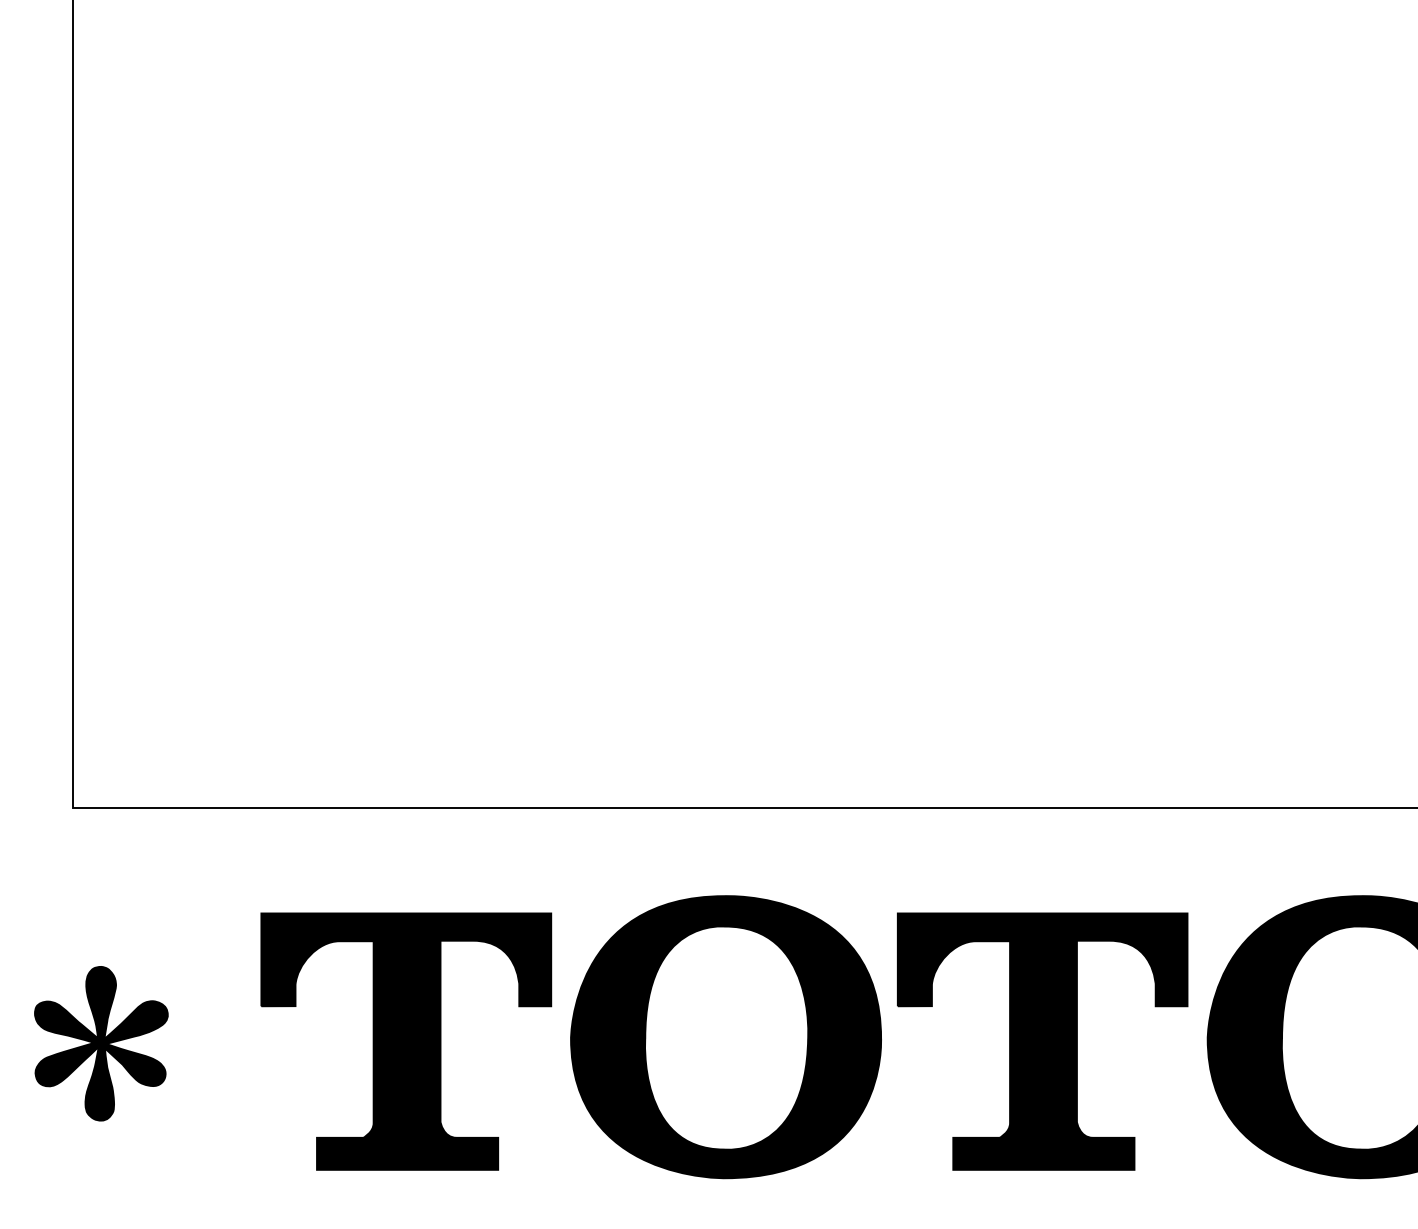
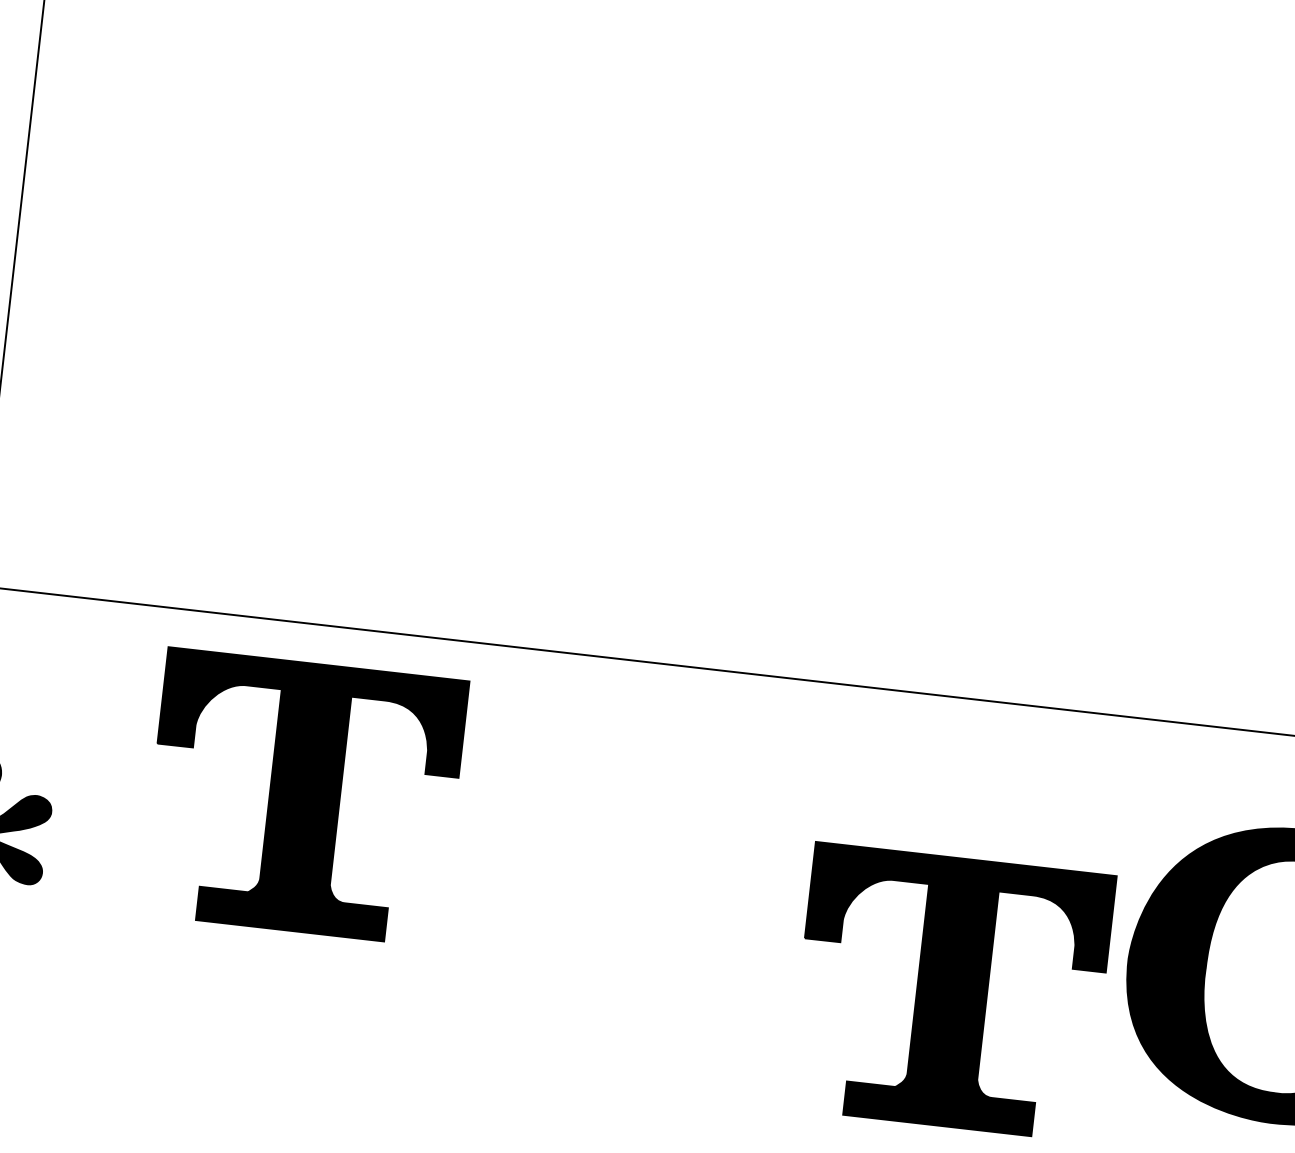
part: (725, 1037) -> (627, 901), removed
part: (406, 1041) -> (304, 797), moved
part: (1042, 1041) -> (951, 992), moved

